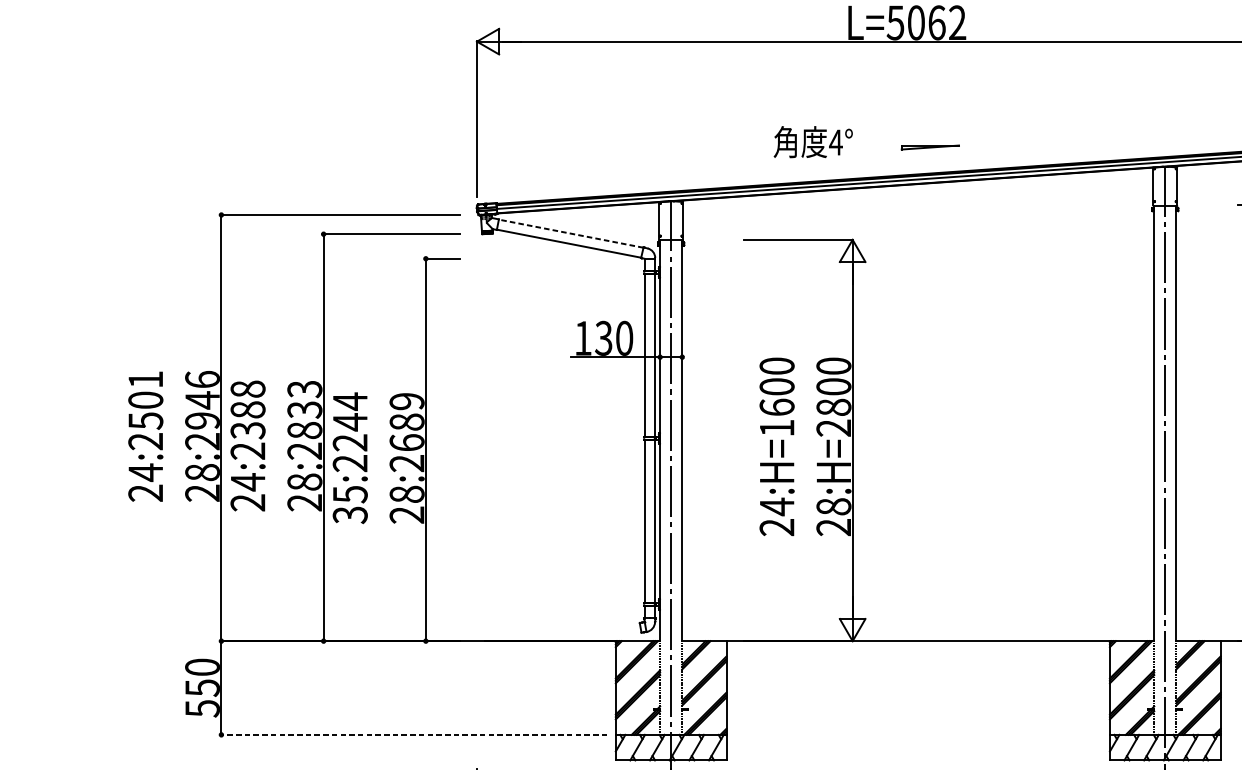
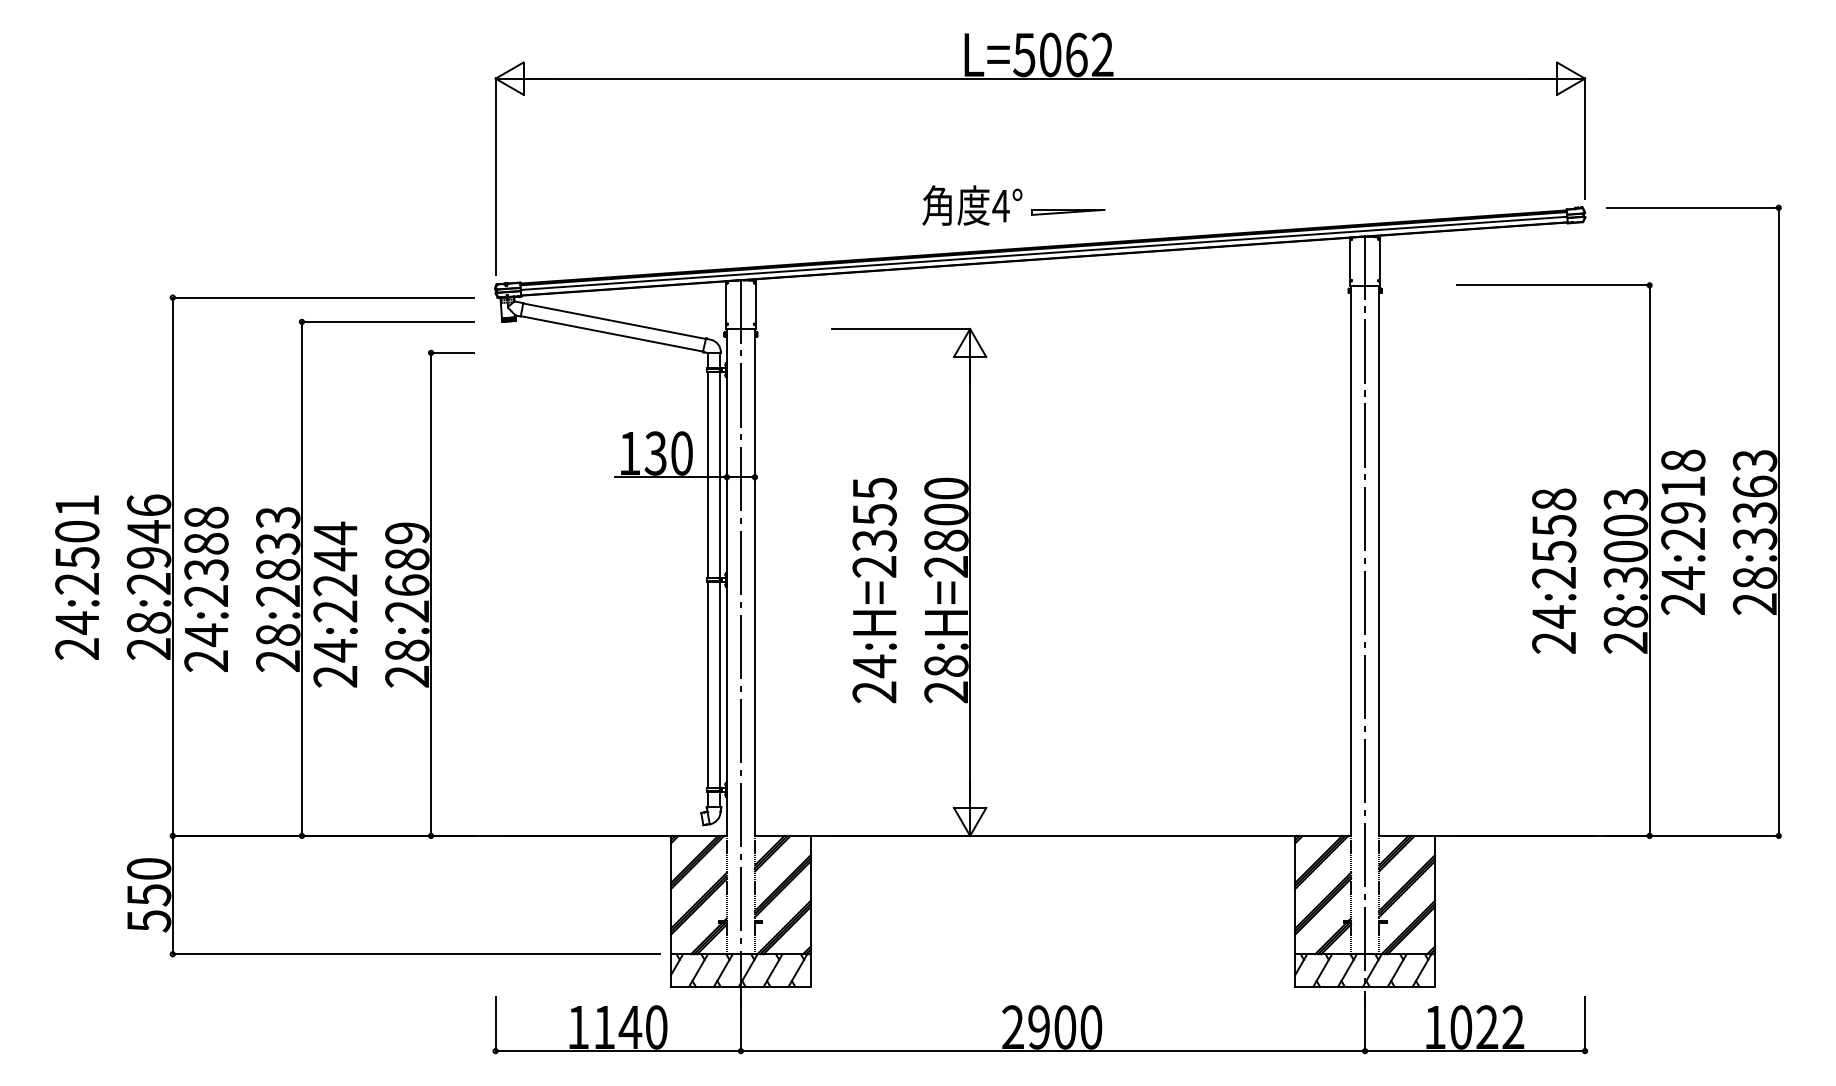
text: (813, 142) -> (972, 205), moved
line: (571, 233) -> (614, 321), dashed -> solid
text: (776, 397) -> (874, 527), 24:H=1600 -> 24:H=2355
text: (350, 504) -> (335, 663), 35:2244 -> 24:2244
line: (414, 735) -> (416, 954), dashed -> solid

